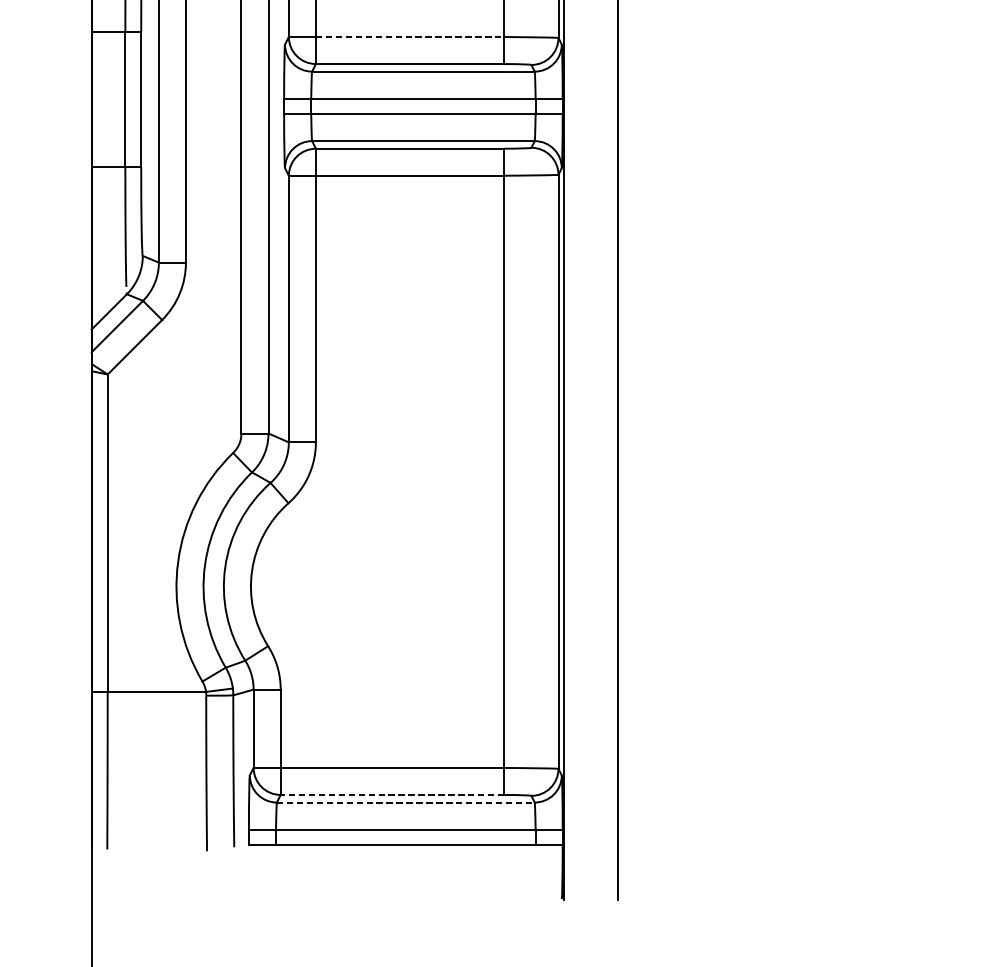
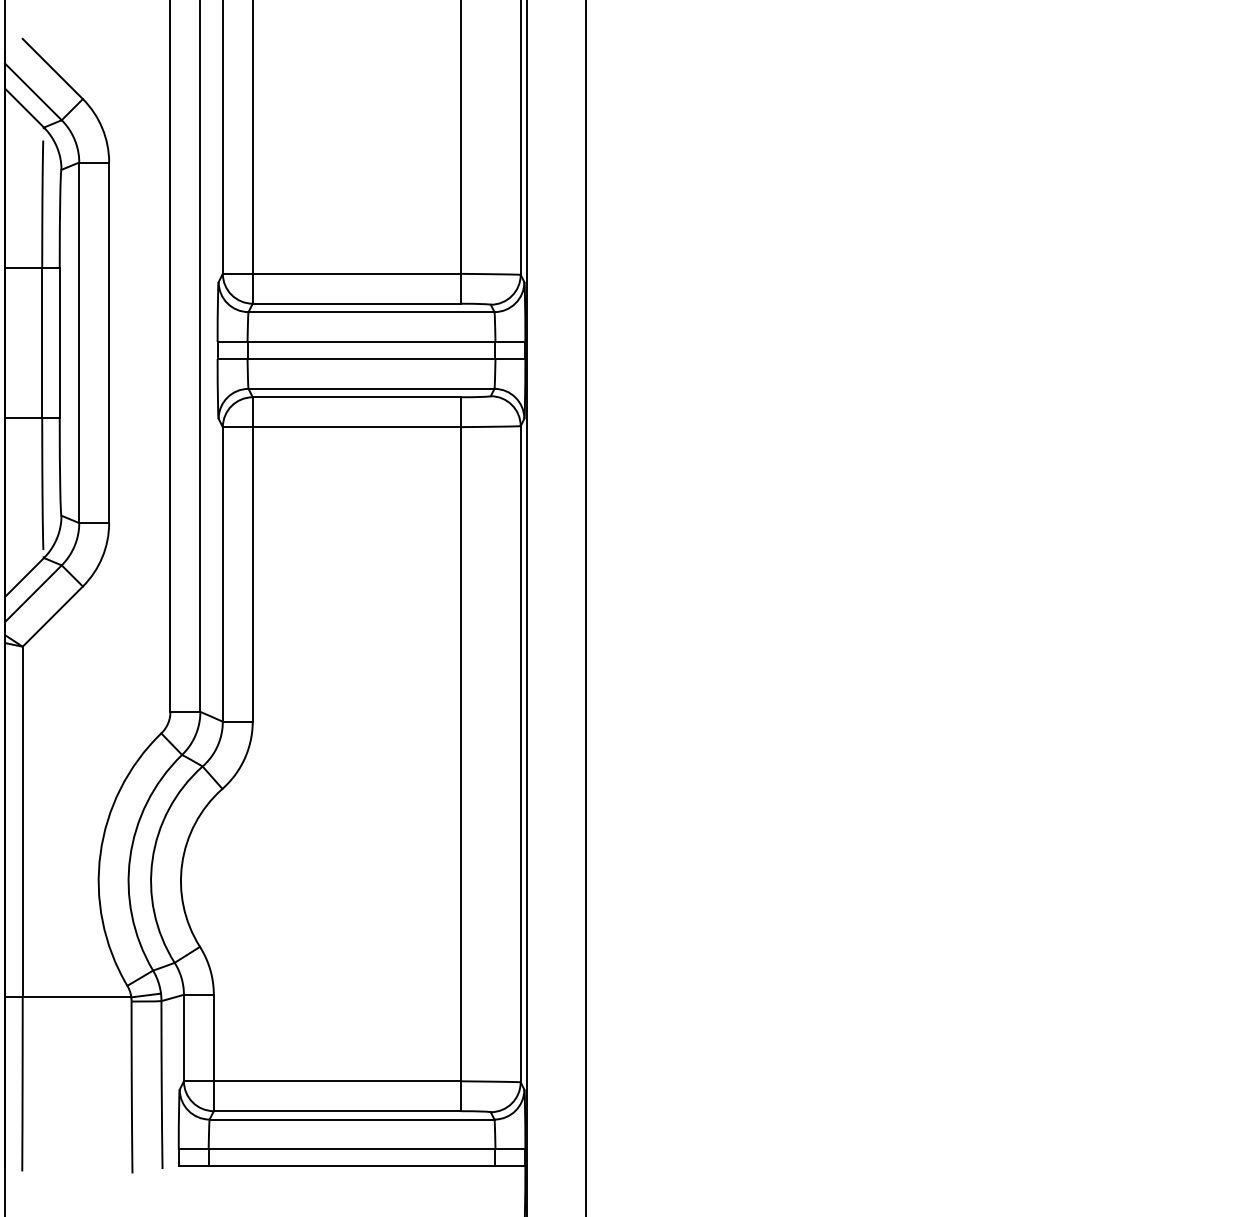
line: (410, 36) -> (357, 273), dashed -> solid
line: (392, 795) -> (337, 1111), dashed -> solid
line: (406, 802) -> (352, 1119), dashed -> solid

